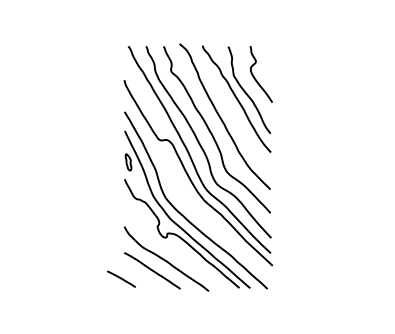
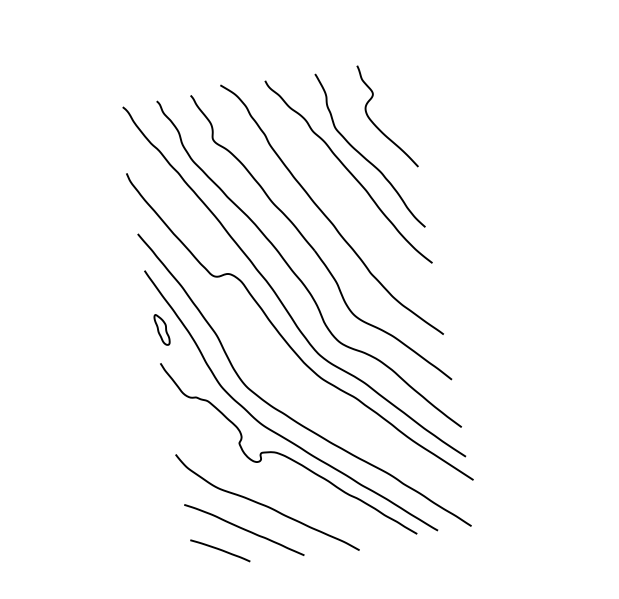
line: (121, 278) -> (220, 549), moved

